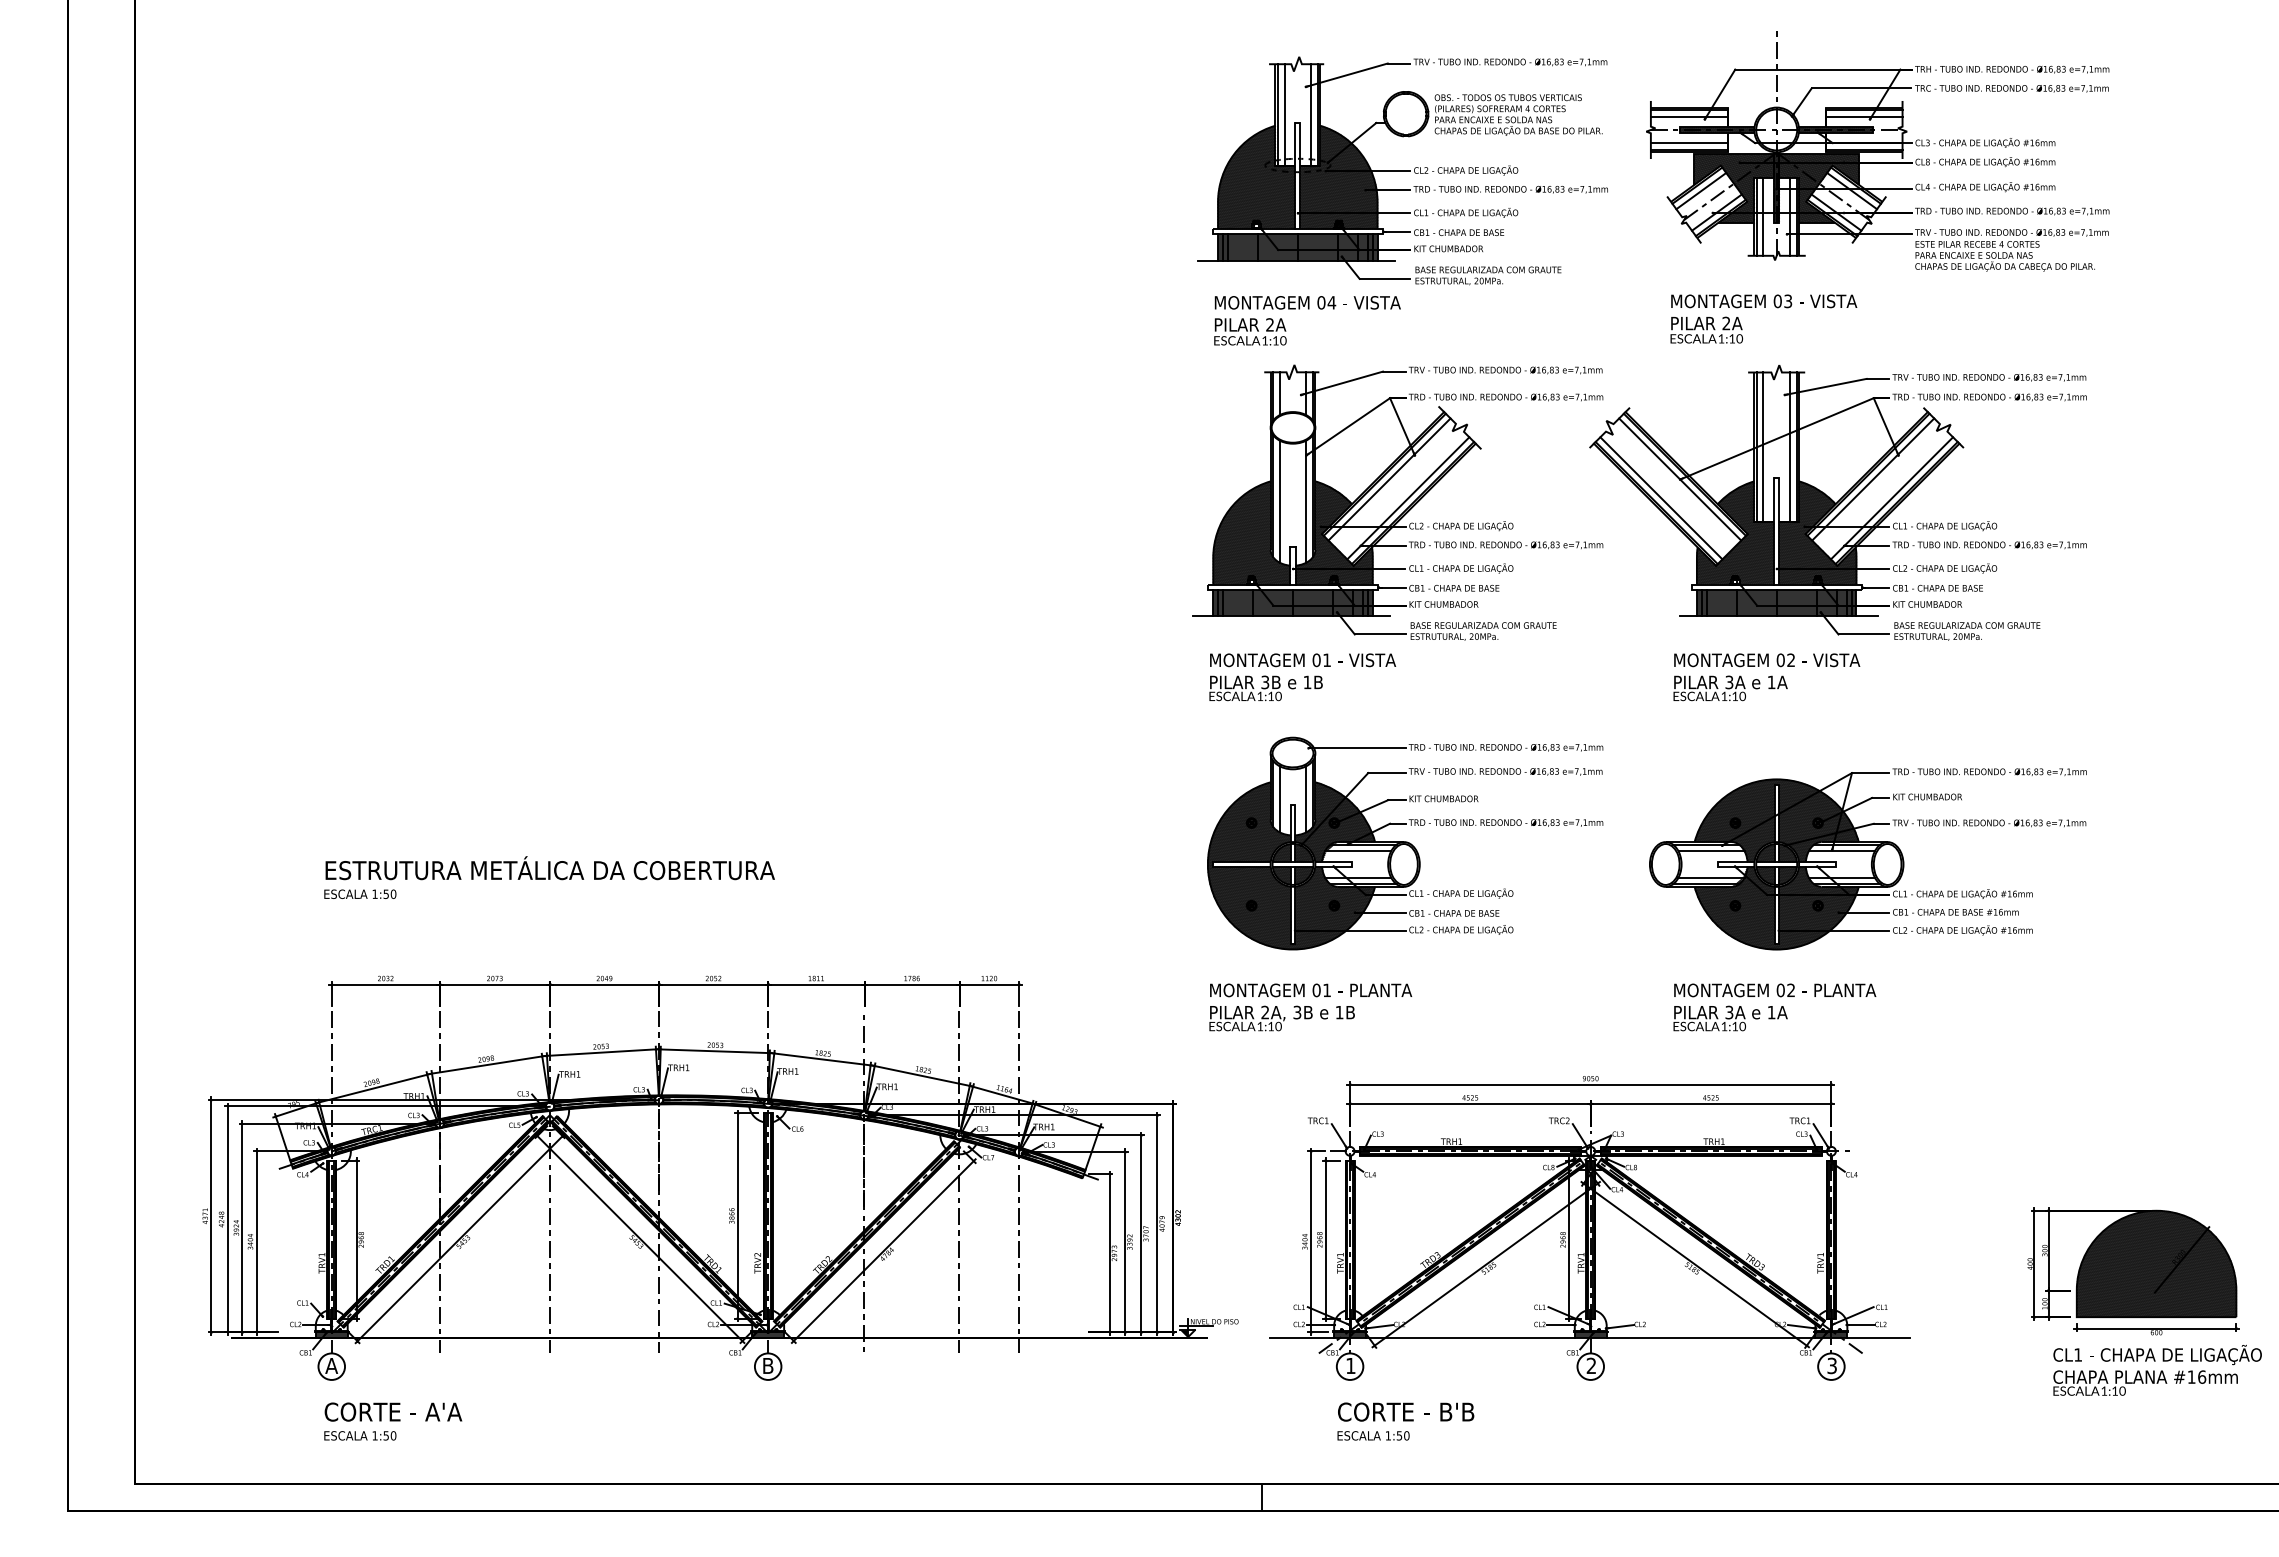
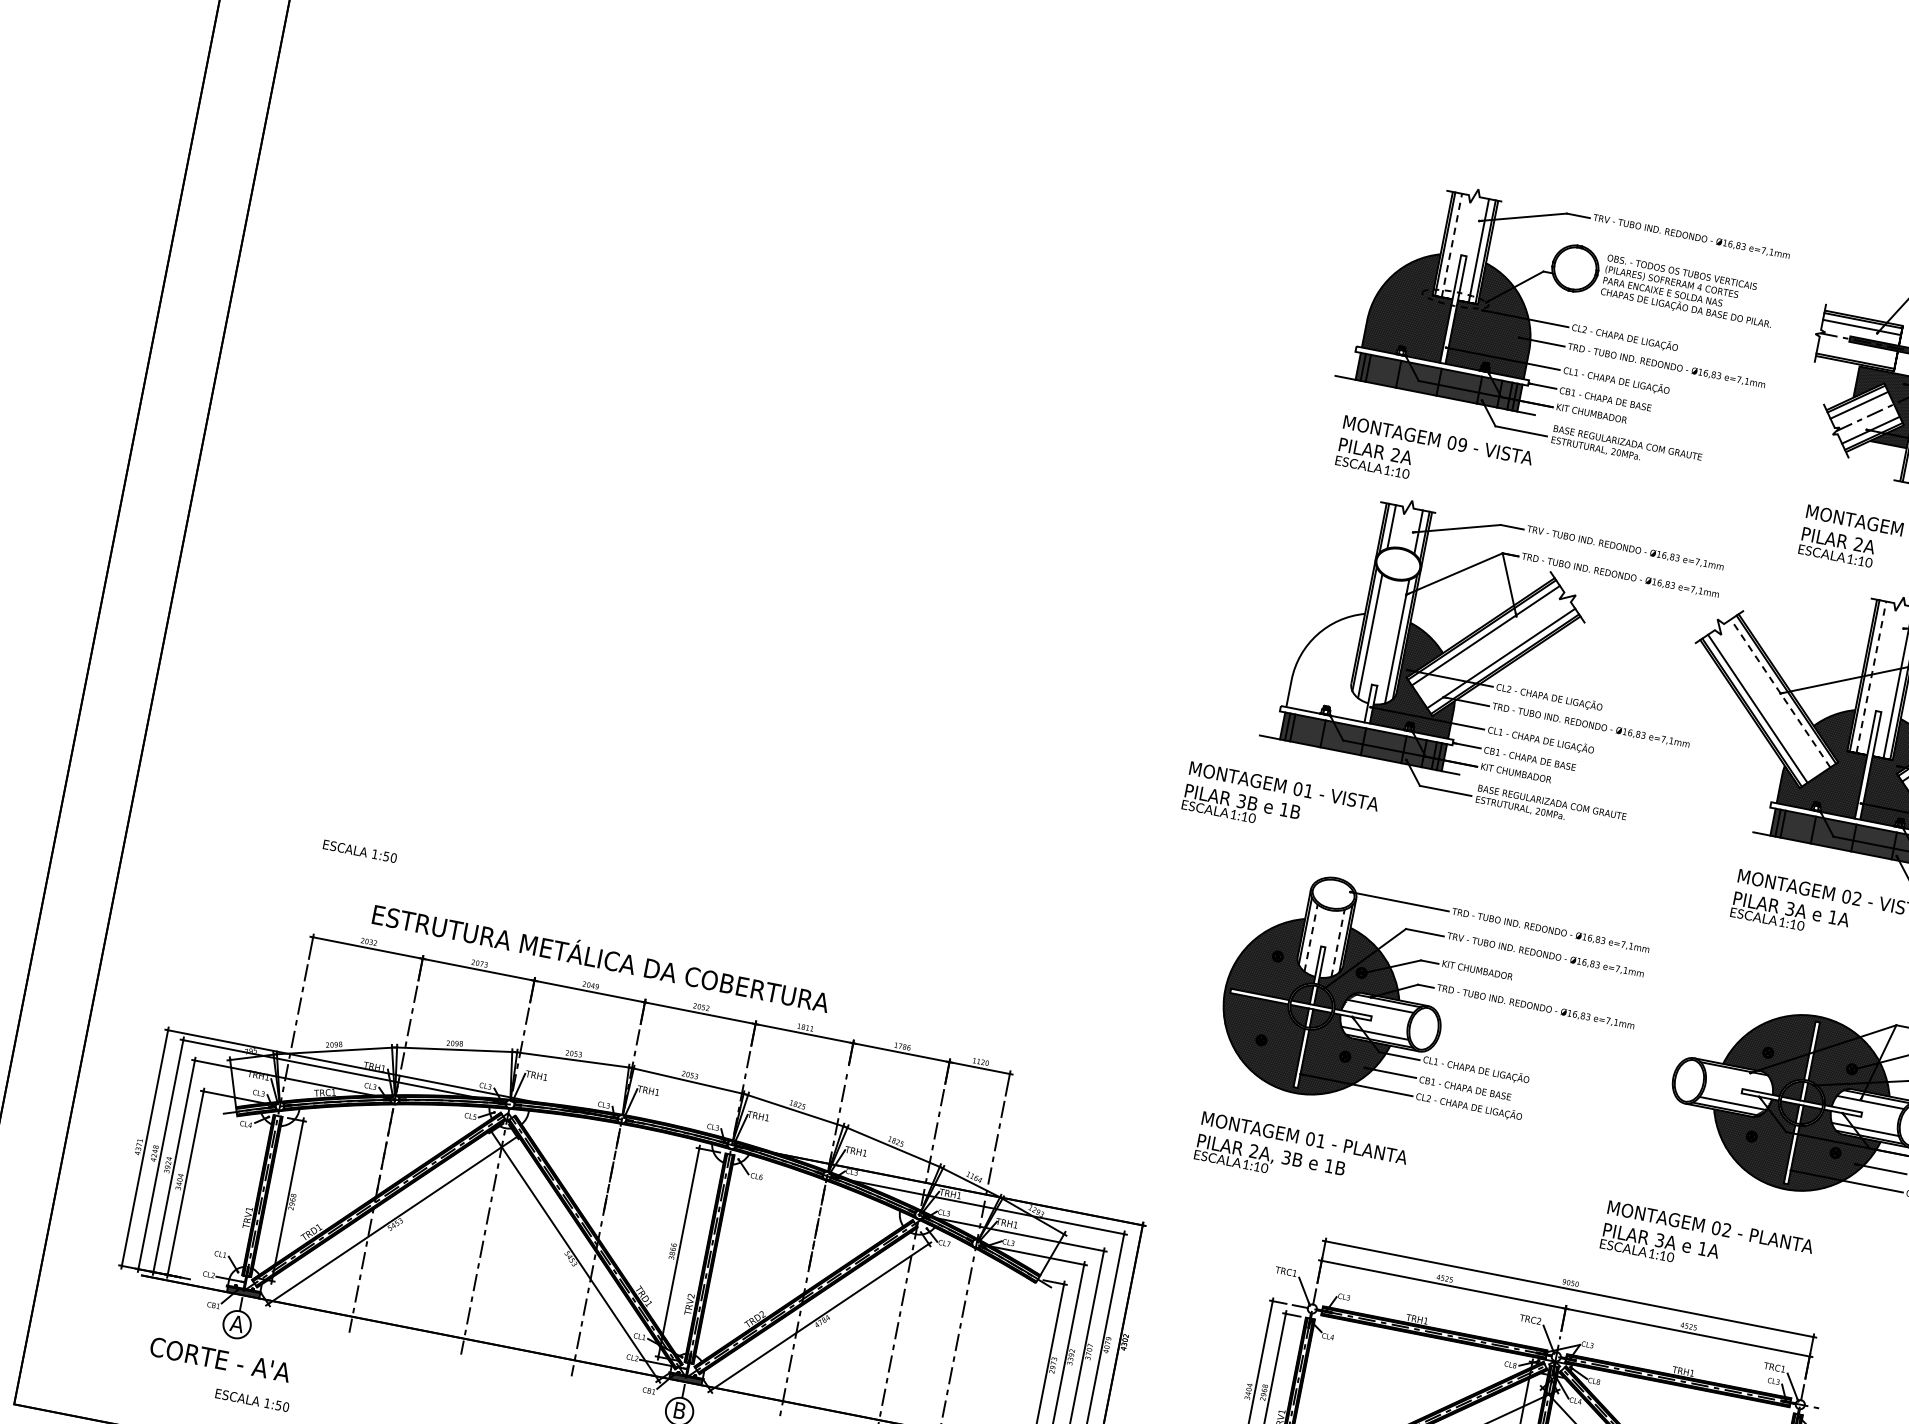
line: (1284, 114) -> (1452, 244), solid -> dashed
line: (1688, 143) -> (1855, 354), removed
text: (1331, 302) -> (1462, 444), 04 -> 09
line: (1763, 447) -> (1871, 677), solid -> dashed
line: (1679, 479) -> (1779, 693), solid -> dashed
hatch: (1251, 532) -> (1335, 661), removed
text: (1302, 677) -> (1280, 803), moved
line: (1279, 798) -> (1310, 937), solid -> dashed
line: (1306, 798) -> (1338, 942), solid -> dashed
line: (1711, 851) -> (1738, 1076), removed
text: (549, 868) -> (600, 956), moved
text: (1774, 1007) -> (1706, 1244), moved
text: (393, 1411) -> (220, 1359), moved

